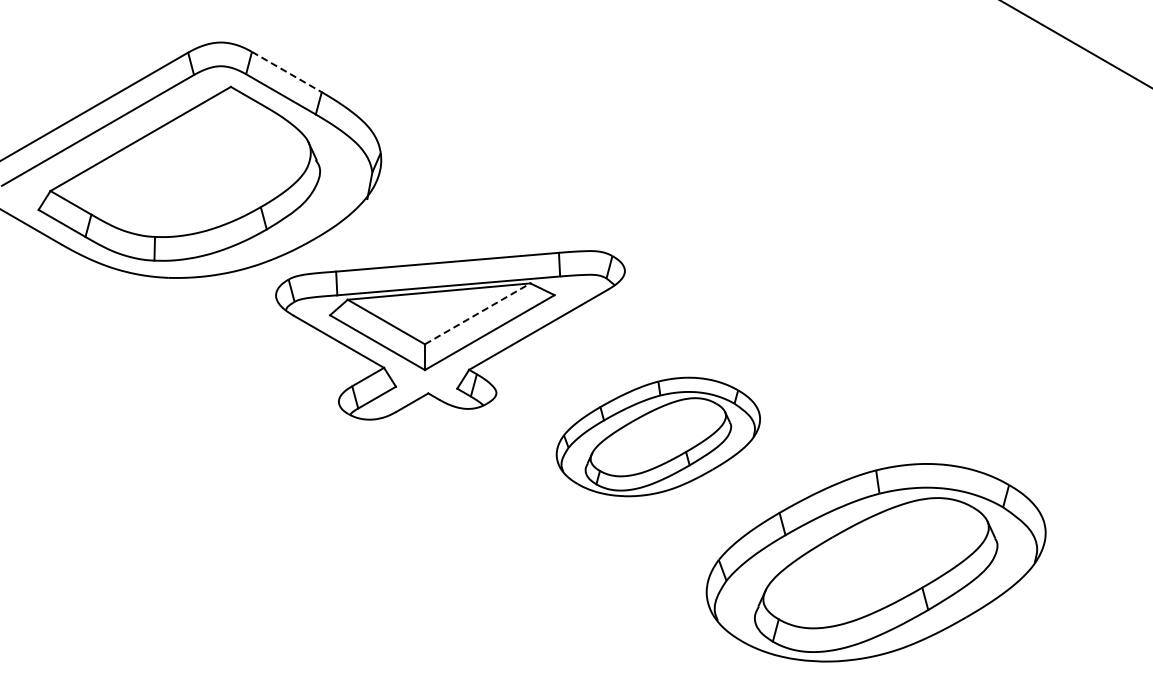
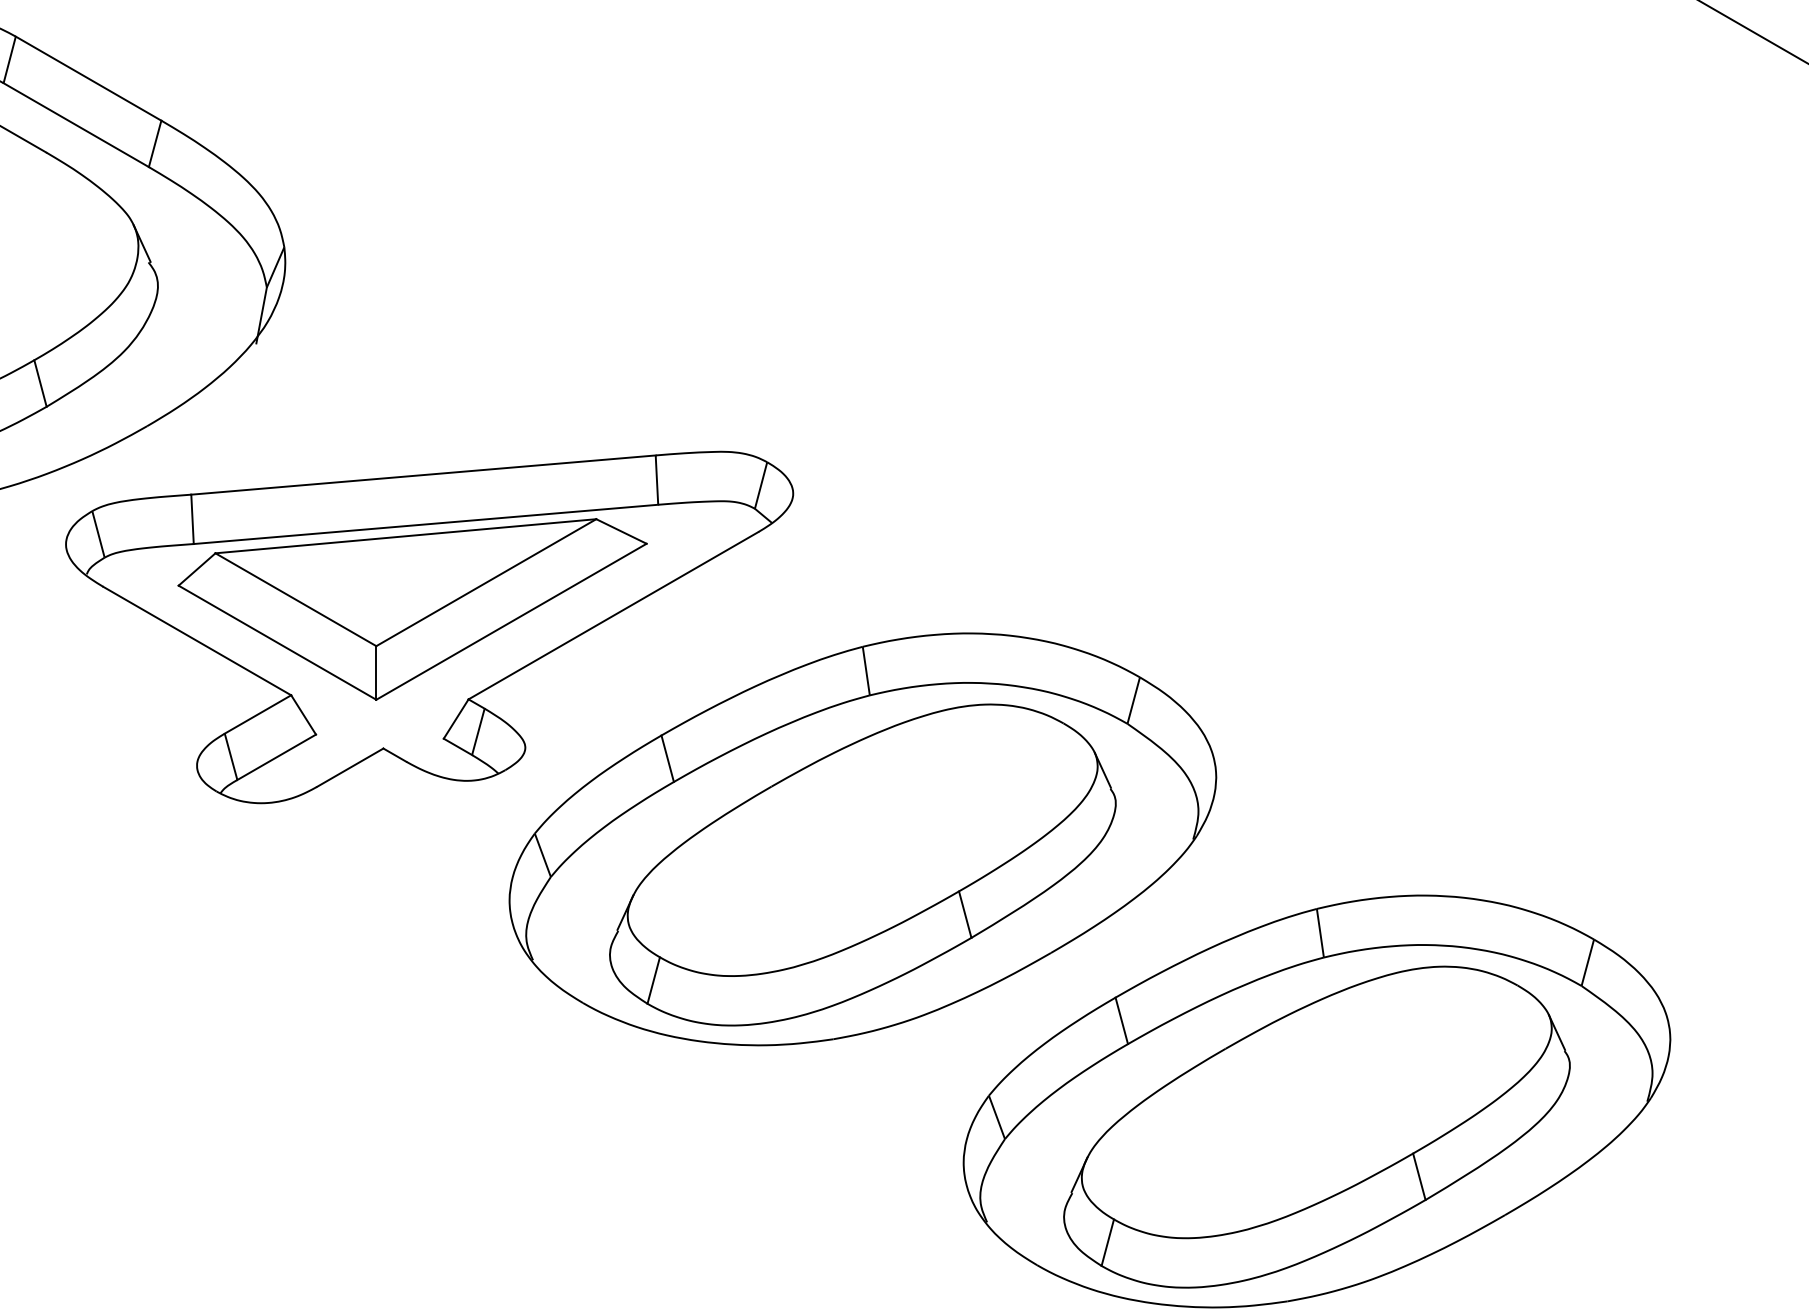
line: (287, 72) -> (89, 79), dashed -> solid
line: (477, 313) -> (485, 581), dashed -> solid
part: (658, 436) -> (863, 838), size x1.67

